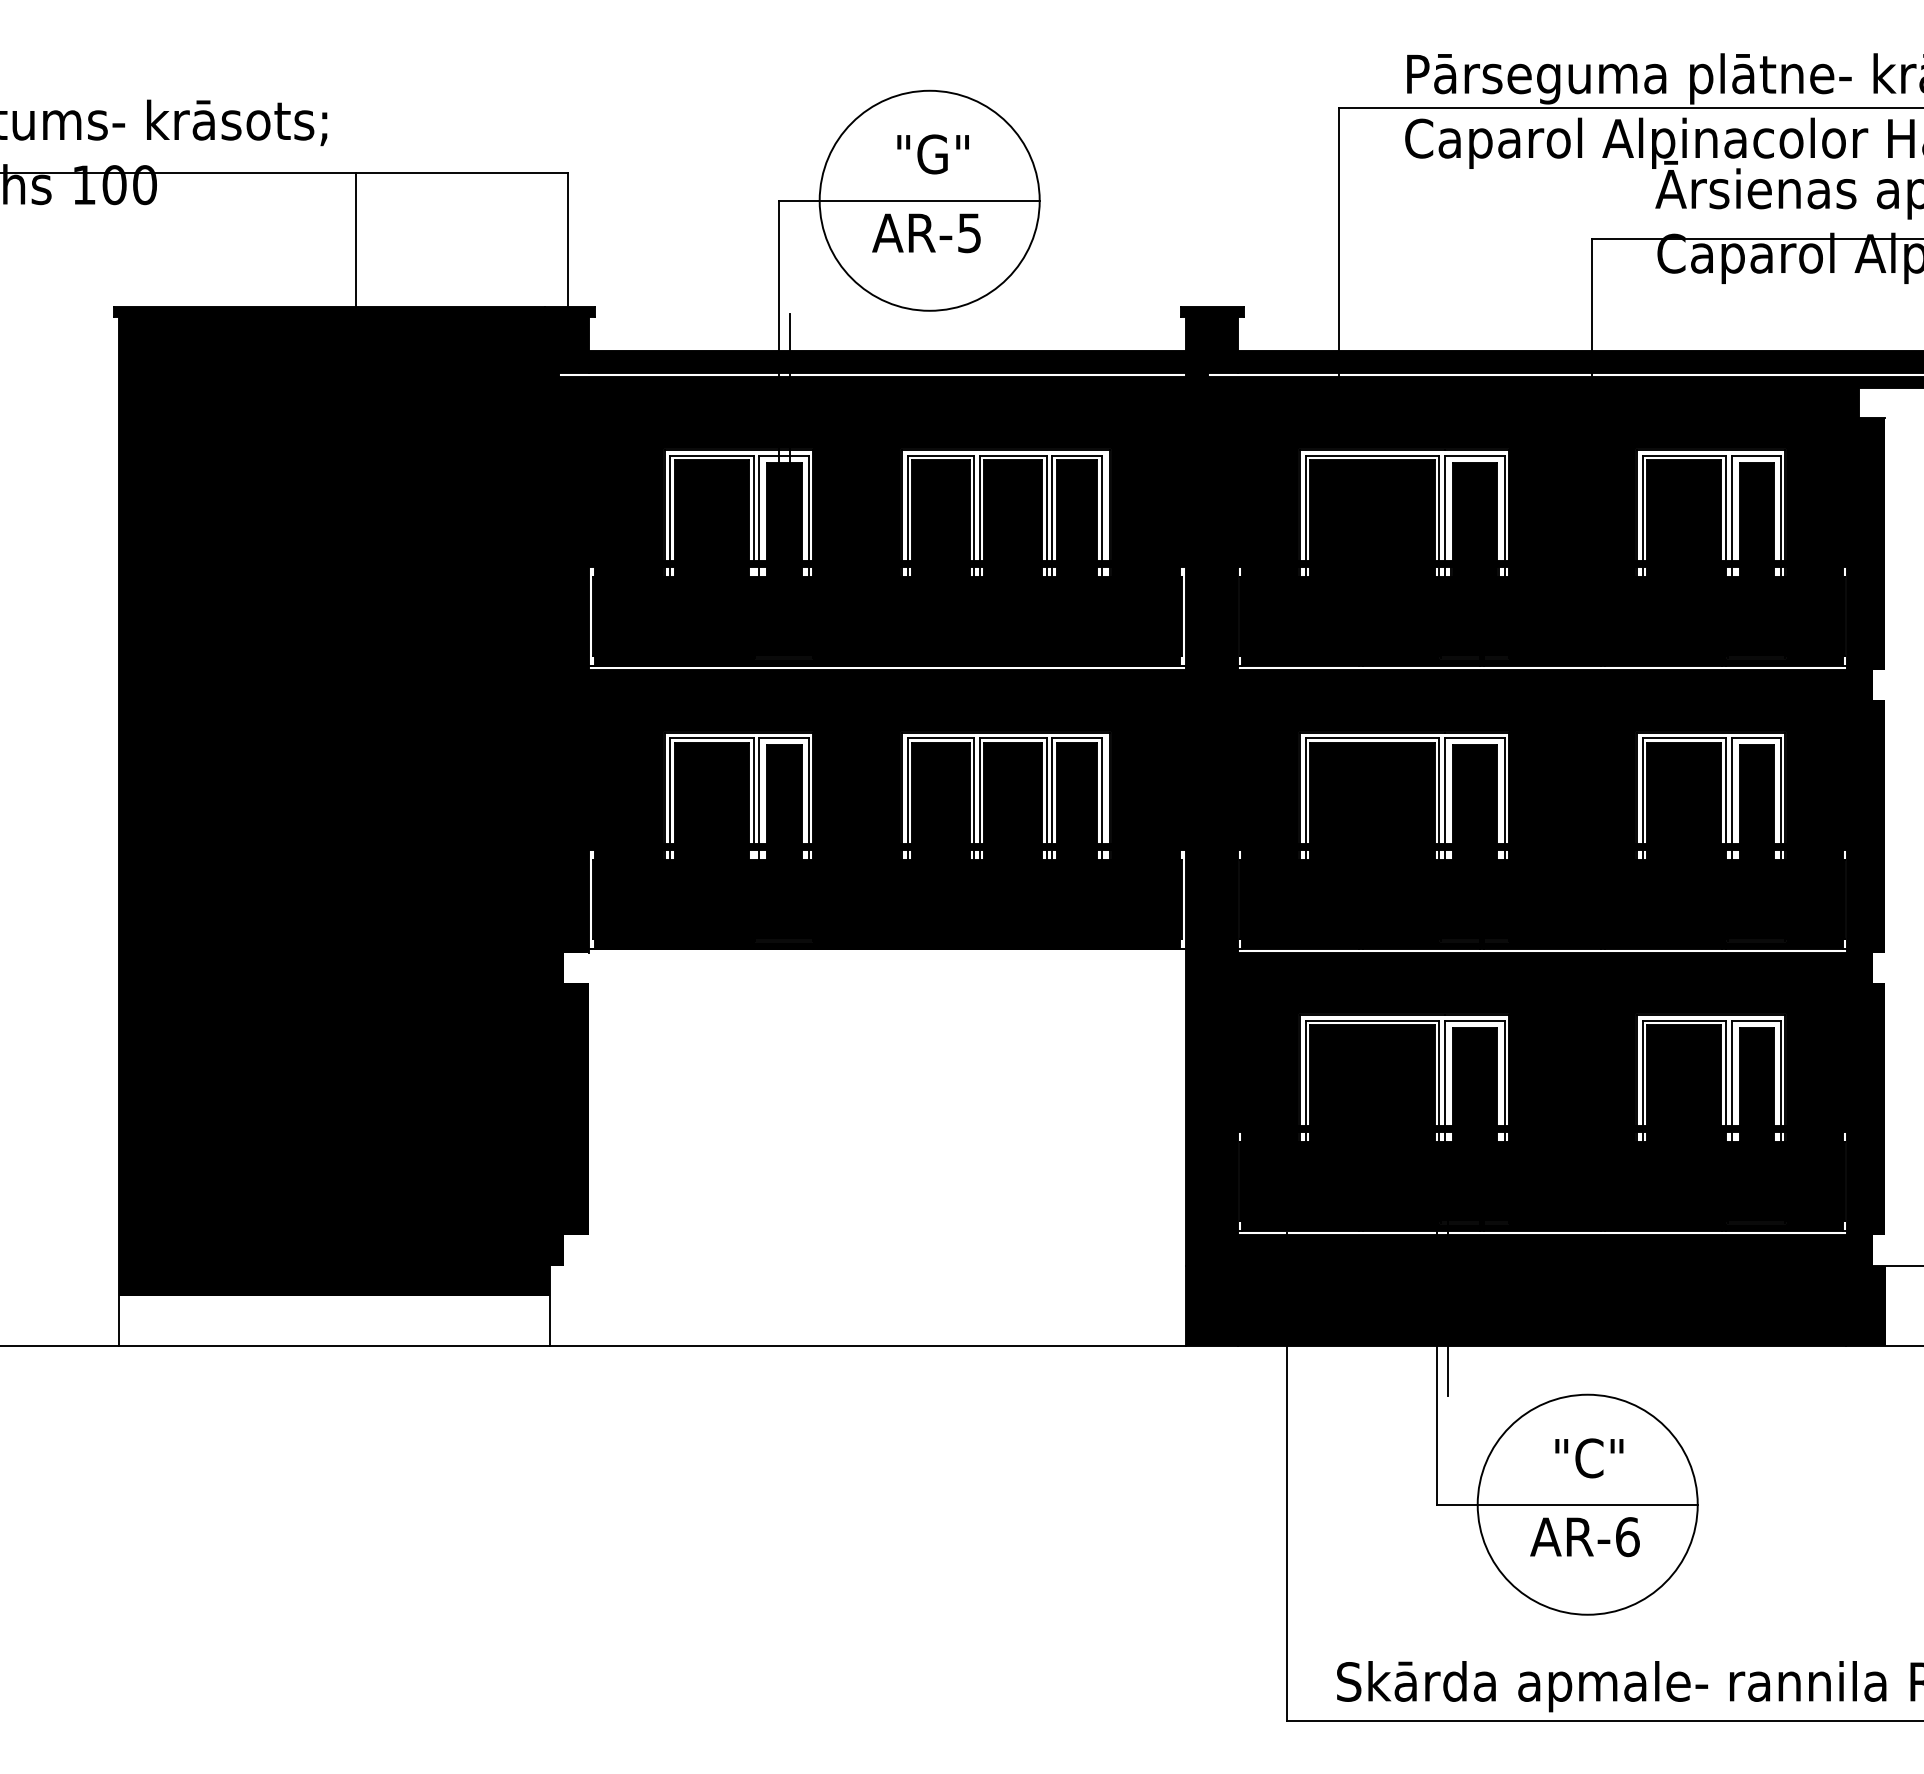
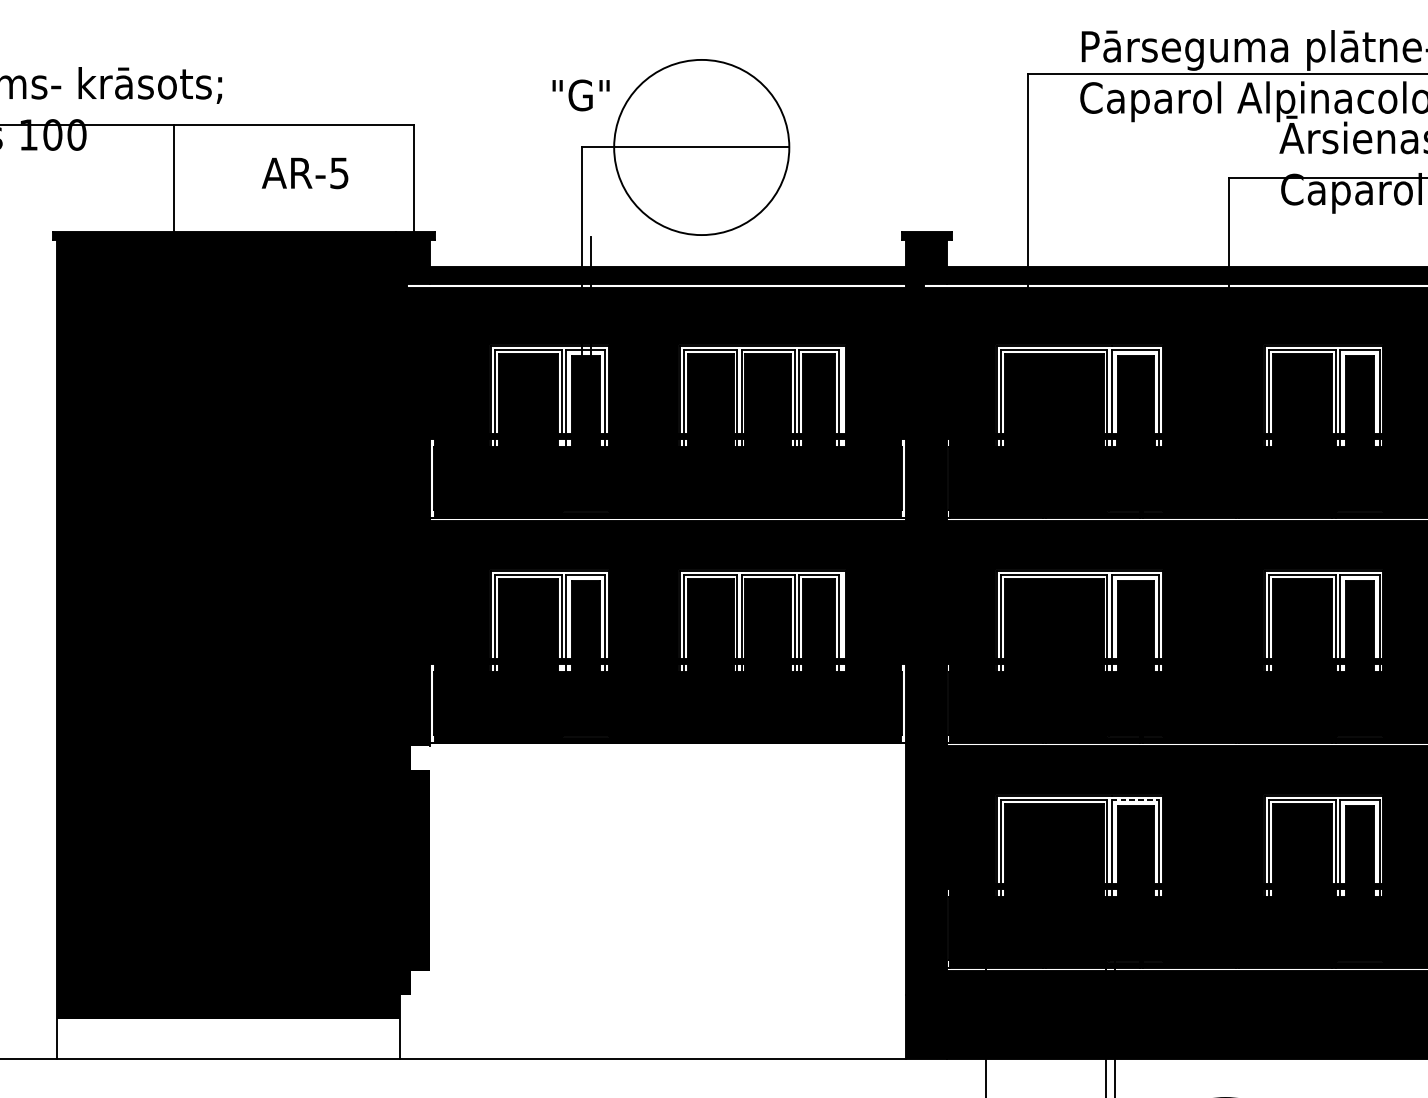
text: (932, 154) -> (580, 95), moved
text: (926, 233) -> (305, 173), moved
line: (356, 250) -> (173, 187), moved
line: (1474, 1020) -> (1135, 800), solid -> dashed

